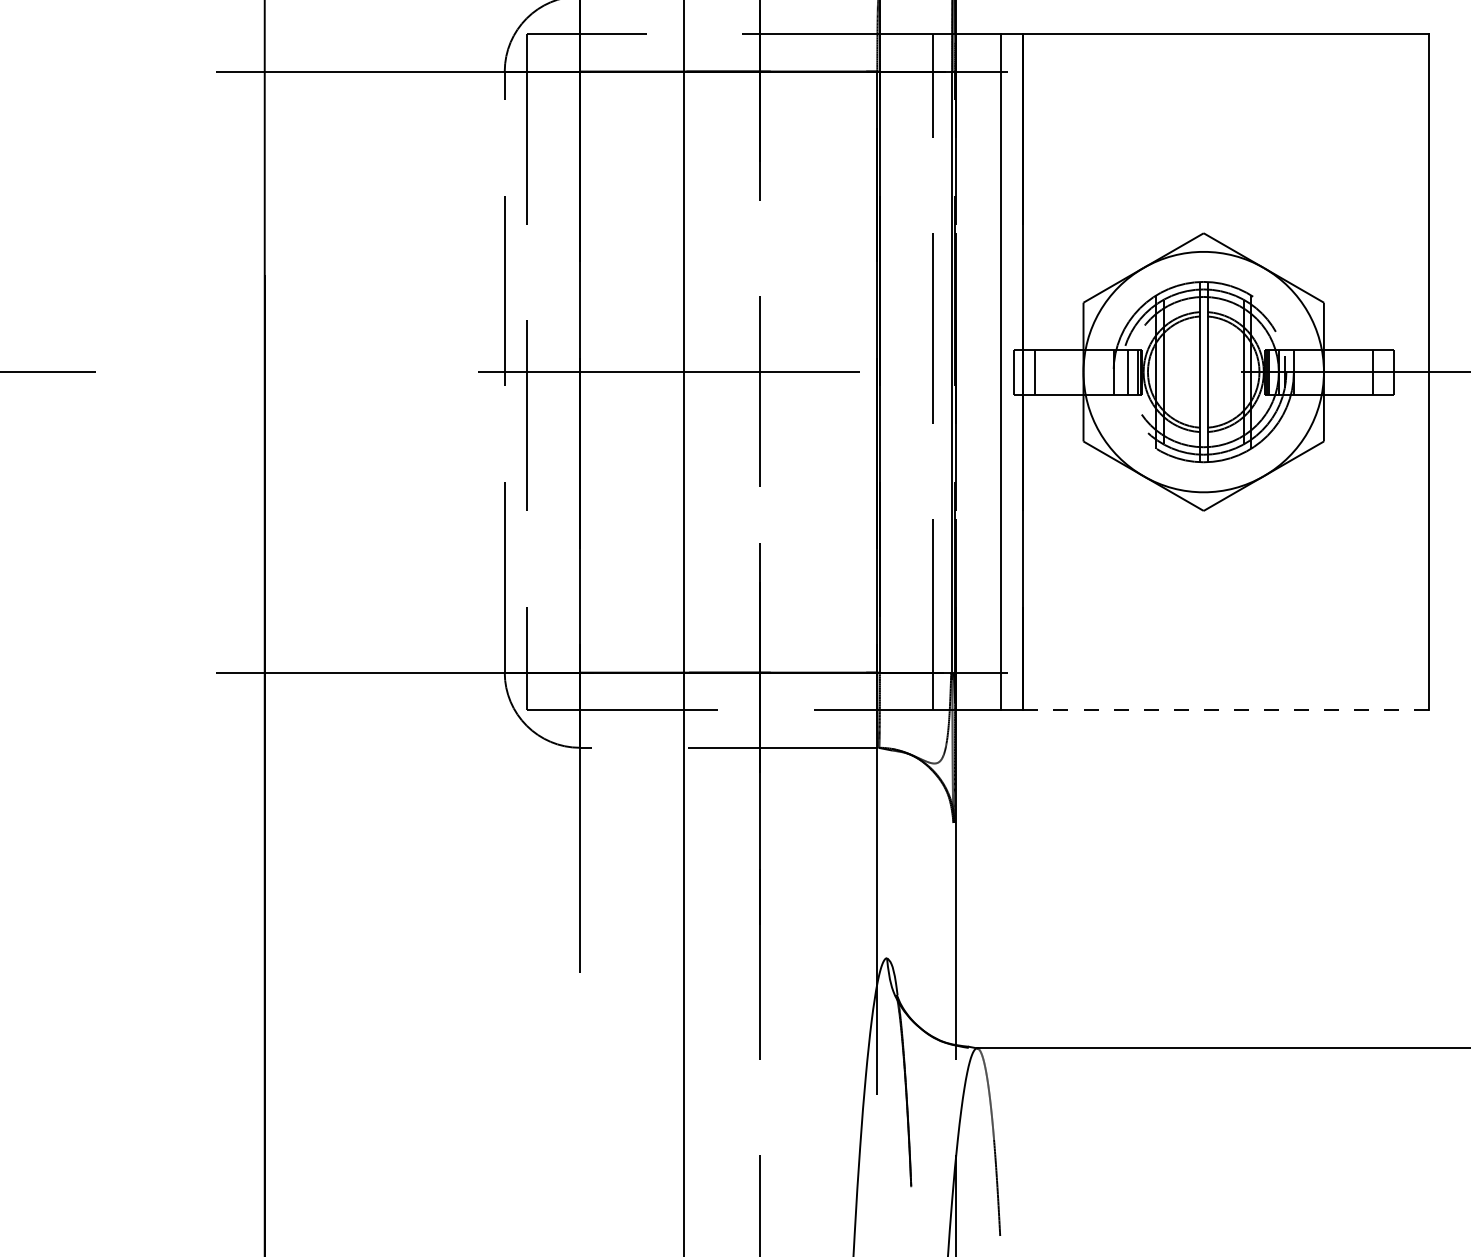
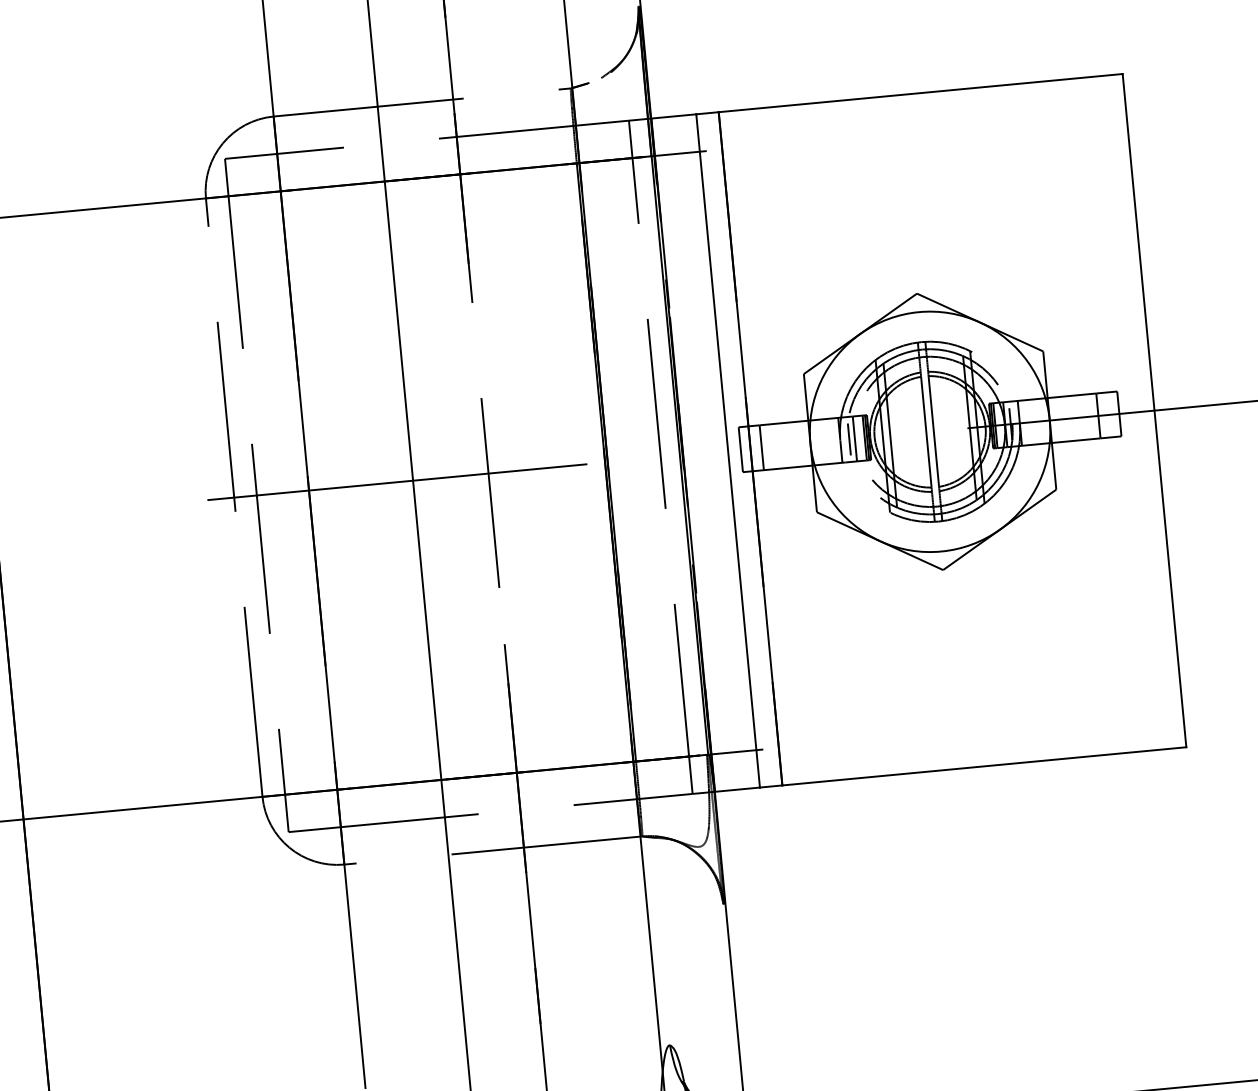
line: (1122, 372) -> (849, 439), added
line: (1226, 710) -> (984, 766), dashed -> solid

